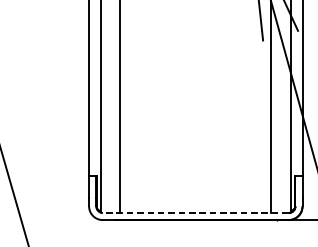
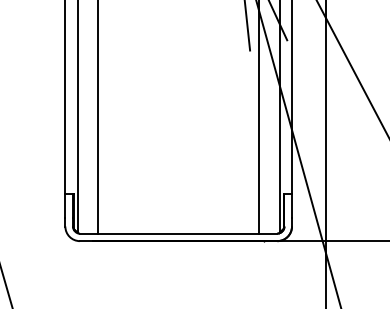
line: (195, 212) -> (178, 233), dashed -> solid

